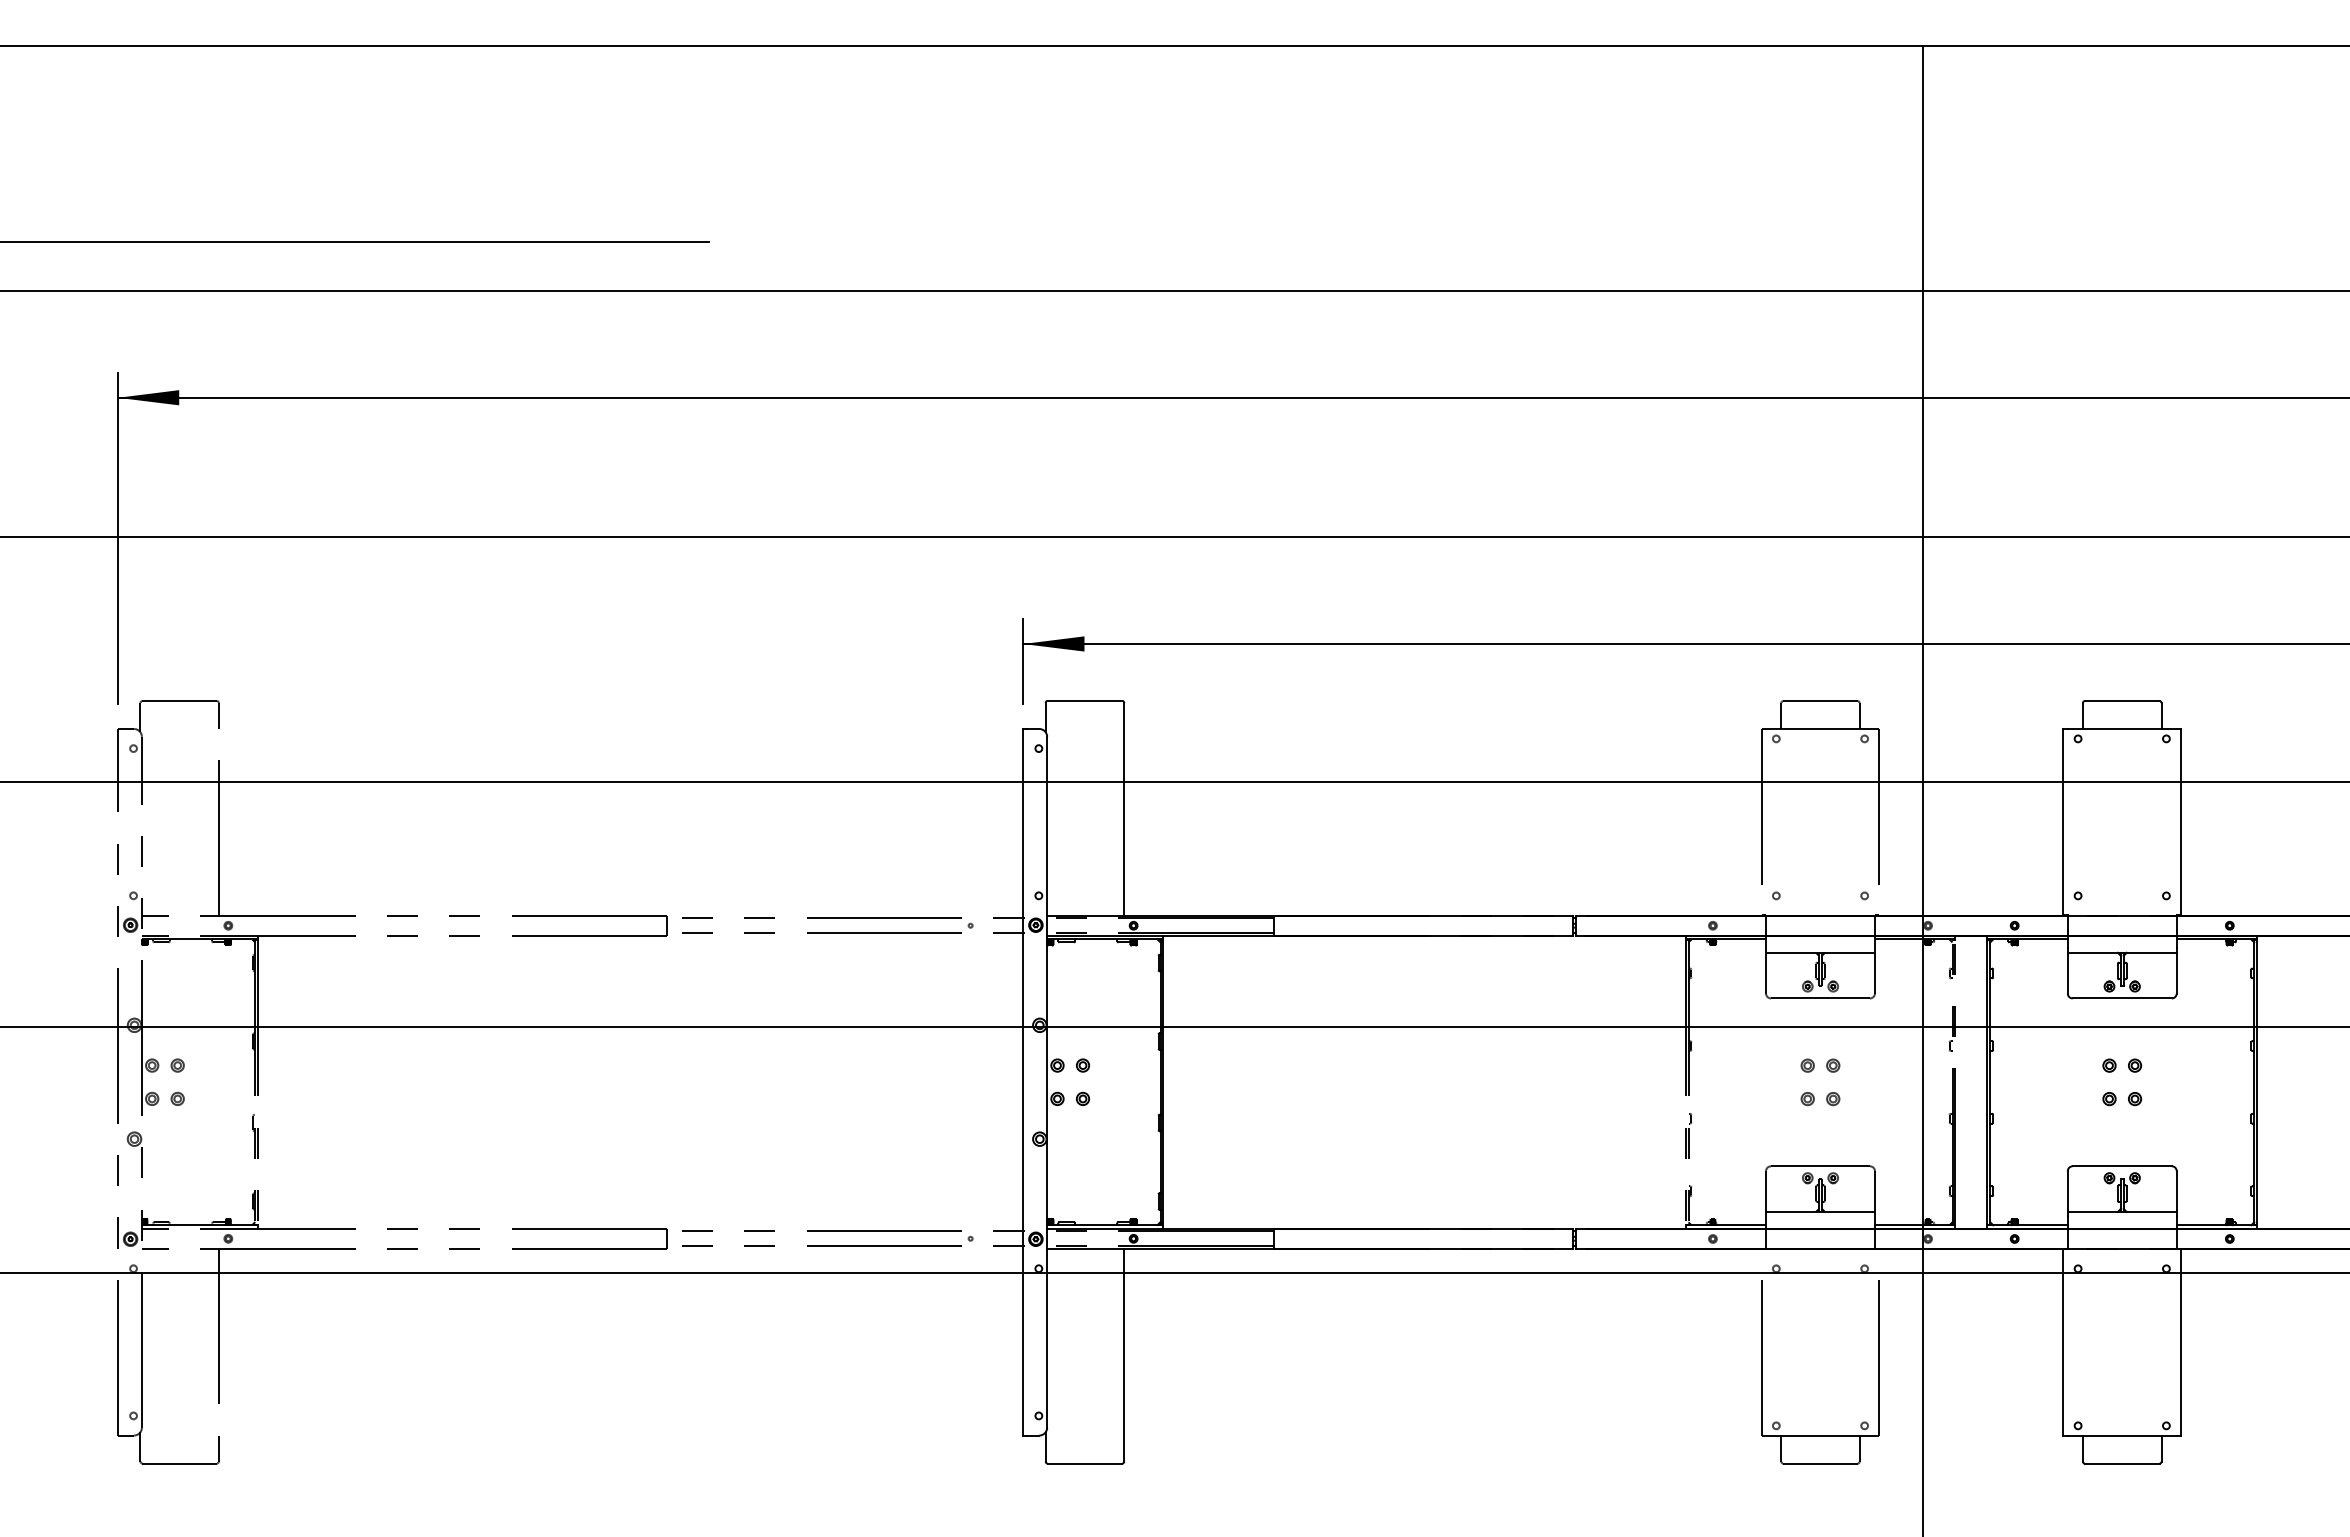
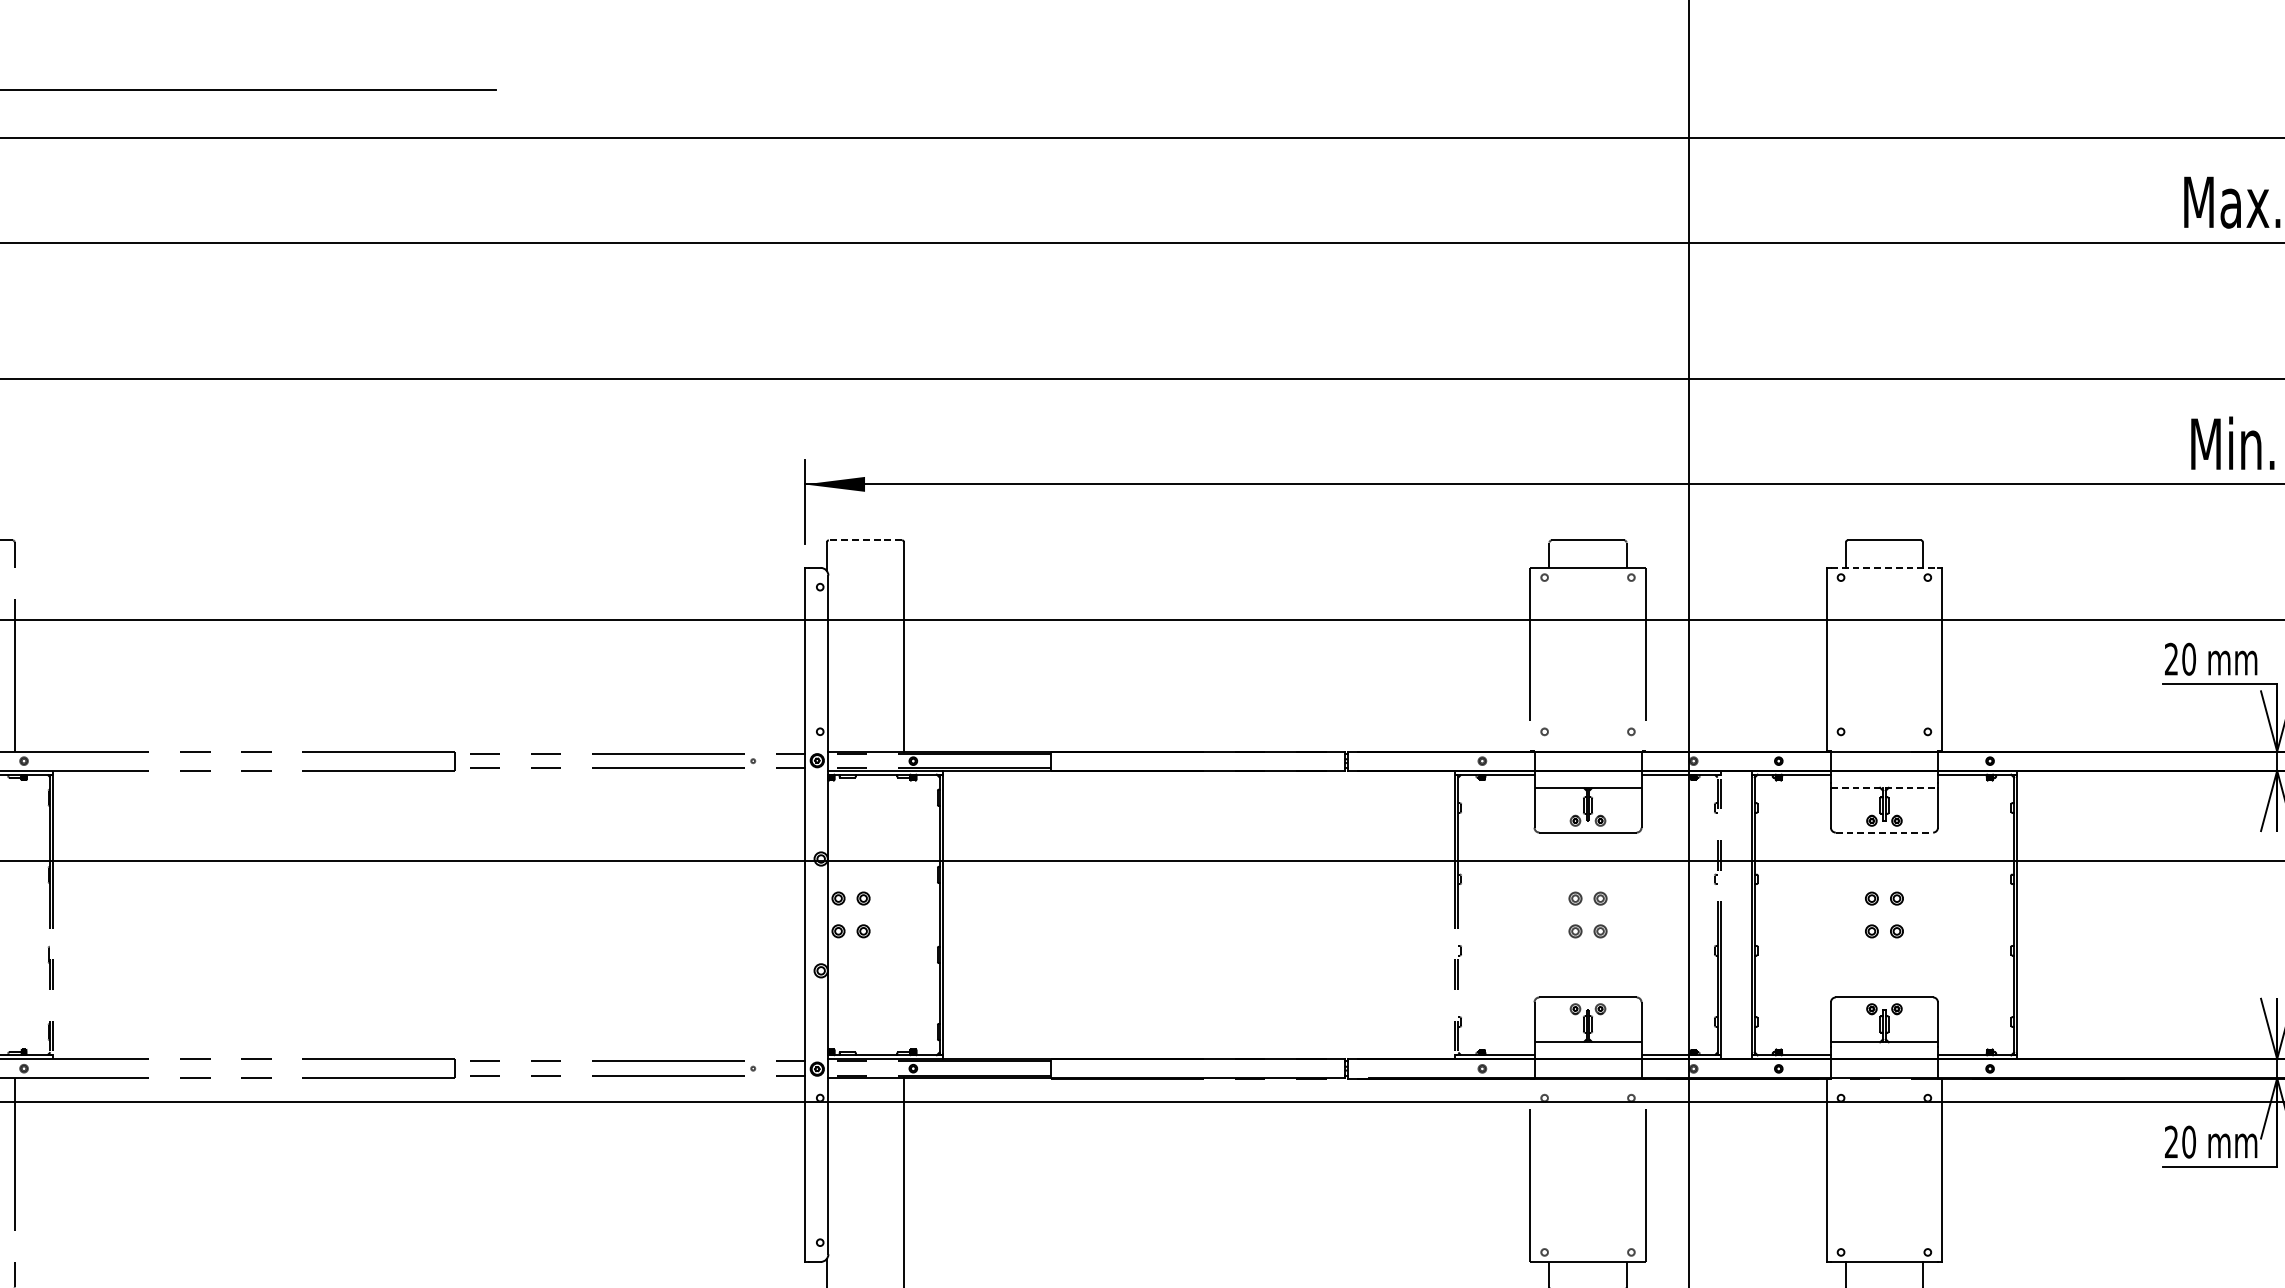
line: (1084, 700) -> (865, 539), solid -> dashed
line: (2122, 729) -> (1884, 568), solid -> dashed
line: (2122, 952) -> (1884, 787), solid -> dashed
line: (2122, 998) -> (1884, 832), solid -> dashed

